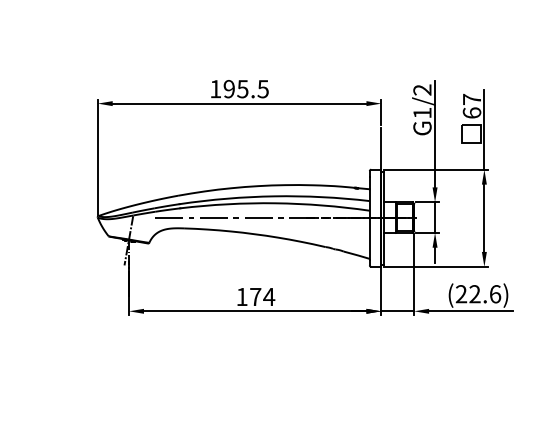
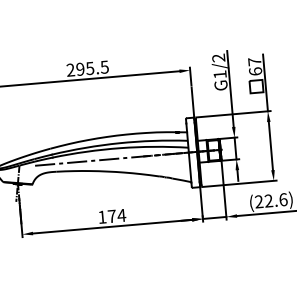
text: (215, 89) -> (70, 70), 195.5 -> 295.5

